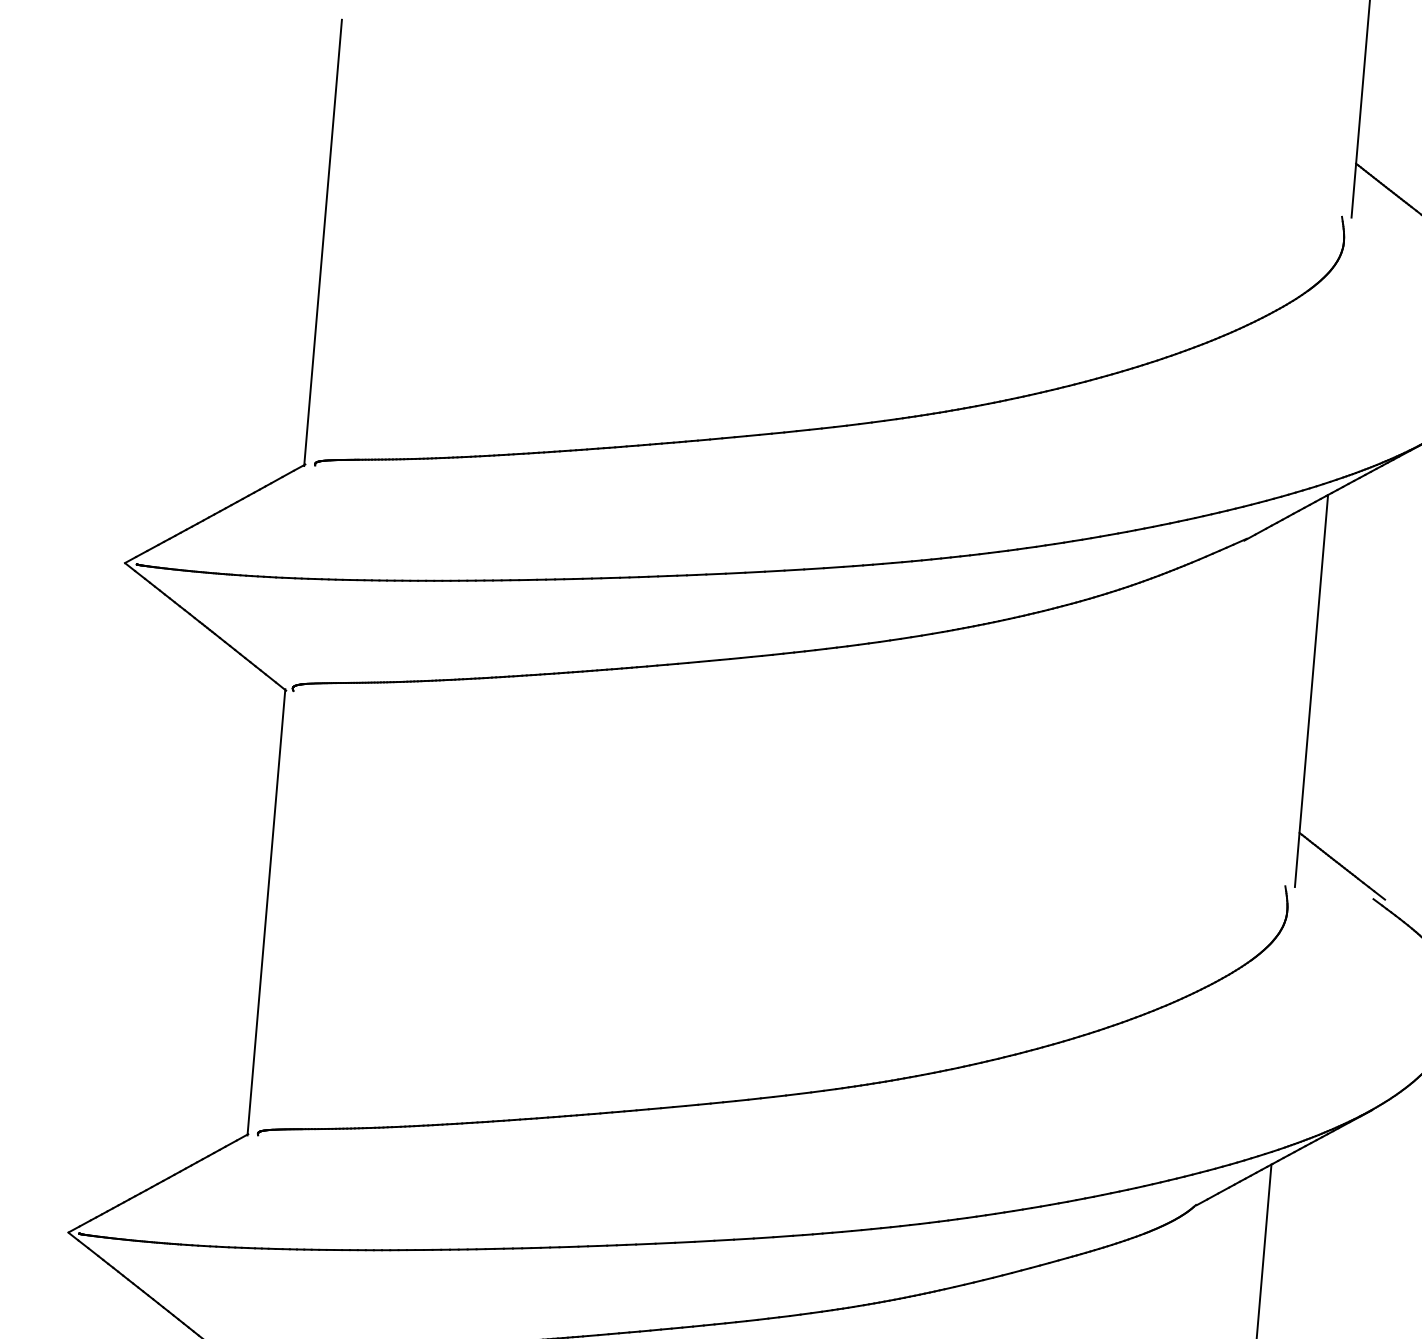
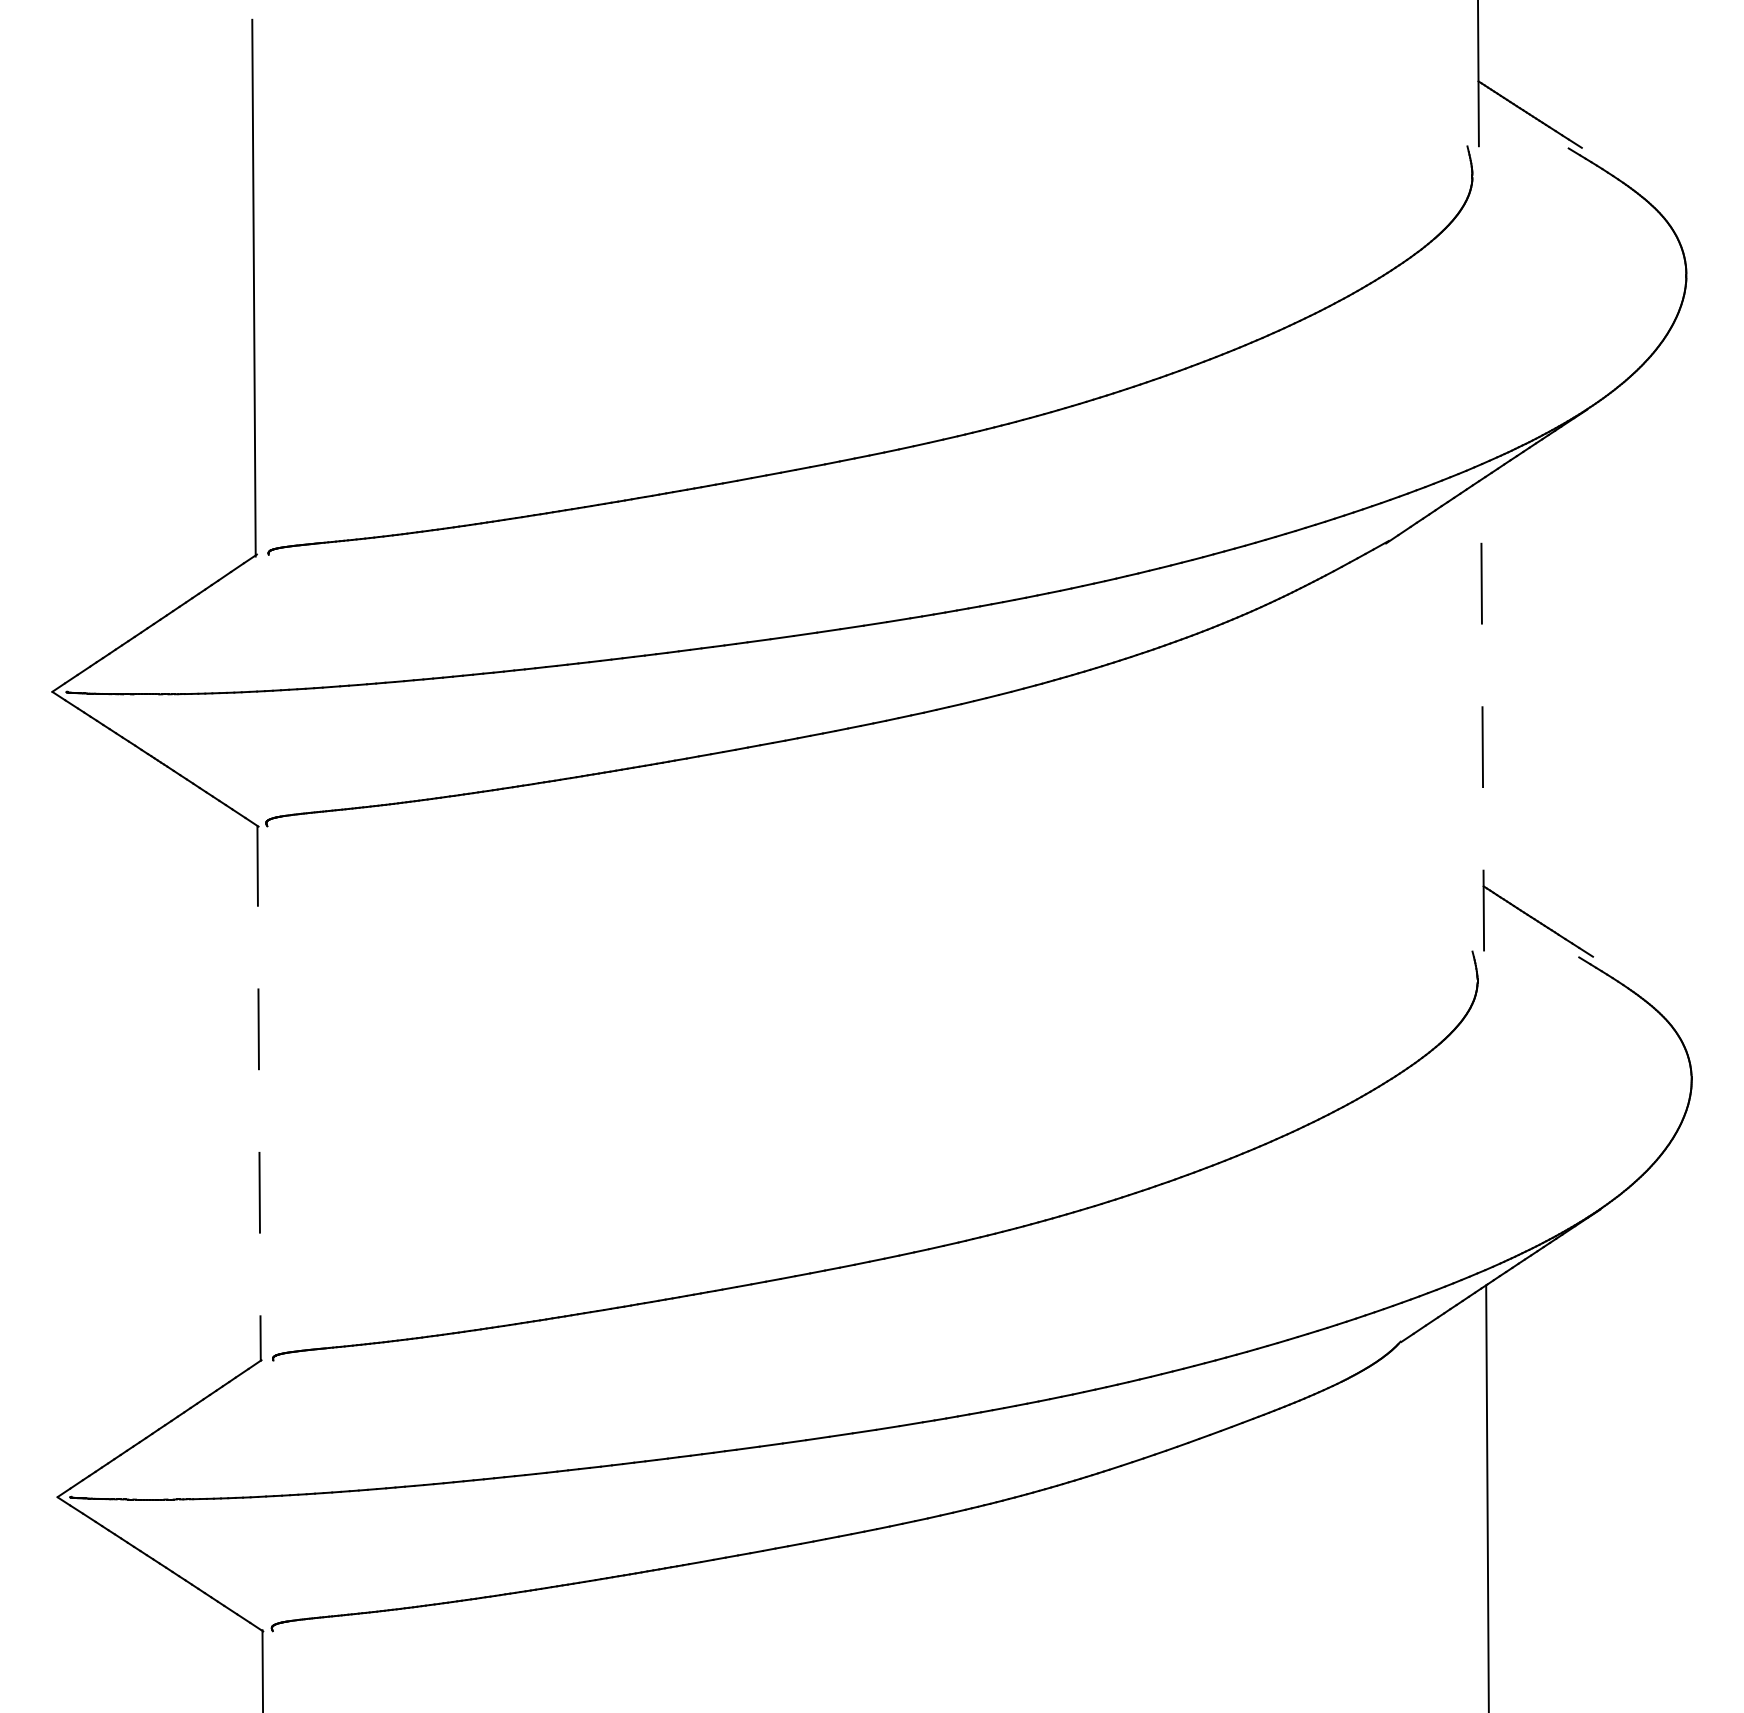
line: (1311, 690) -> (1482, 715), solid -> dashed
line: (266, 912) -> (259, 1093), solid -> dashed

